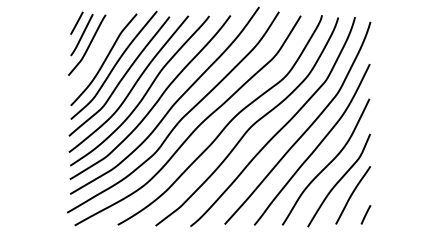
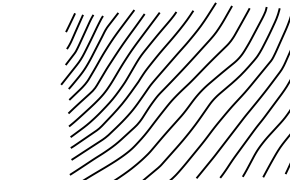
curve: (92, 59) -> (84, 51), added

